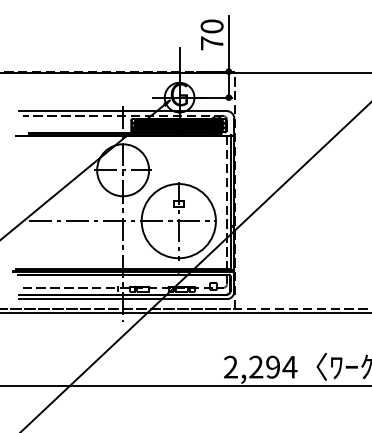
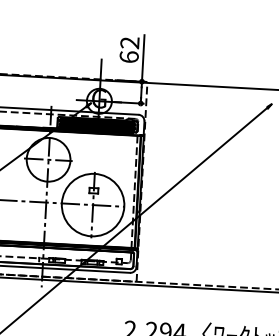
text: (211, 34) -> (129, 49), 70 -> 62

